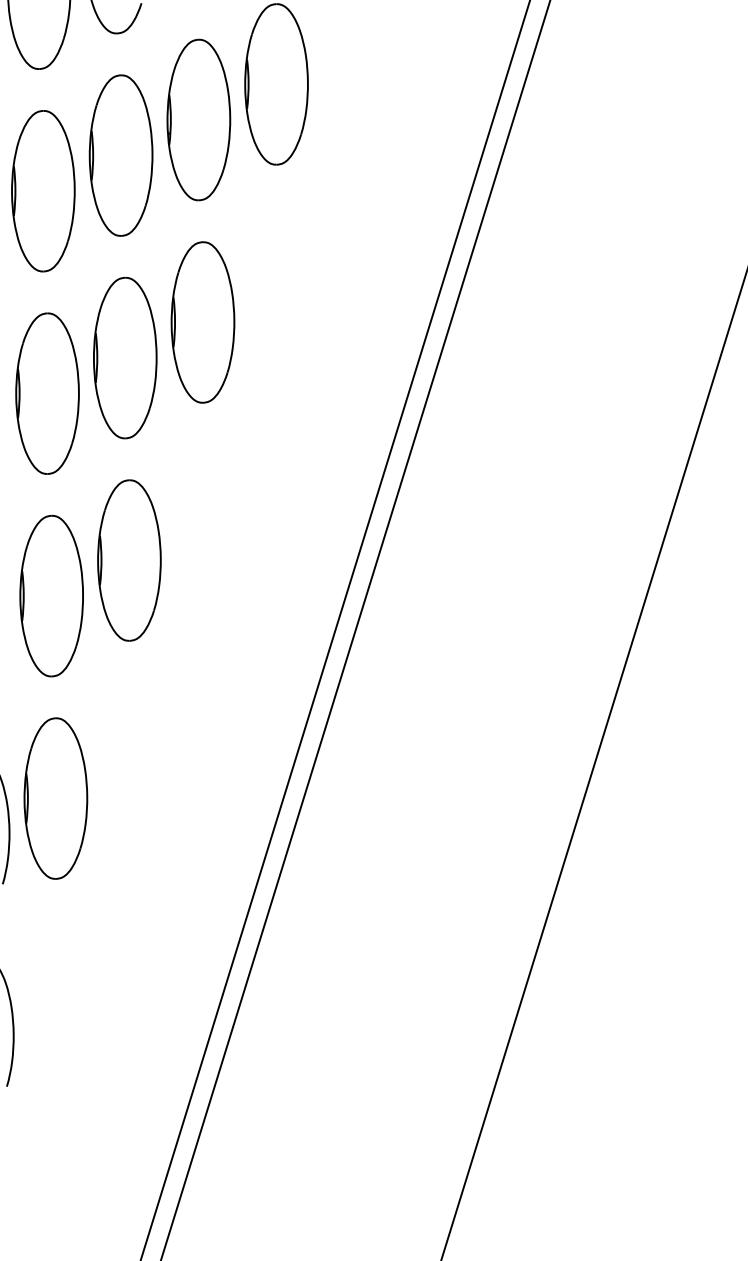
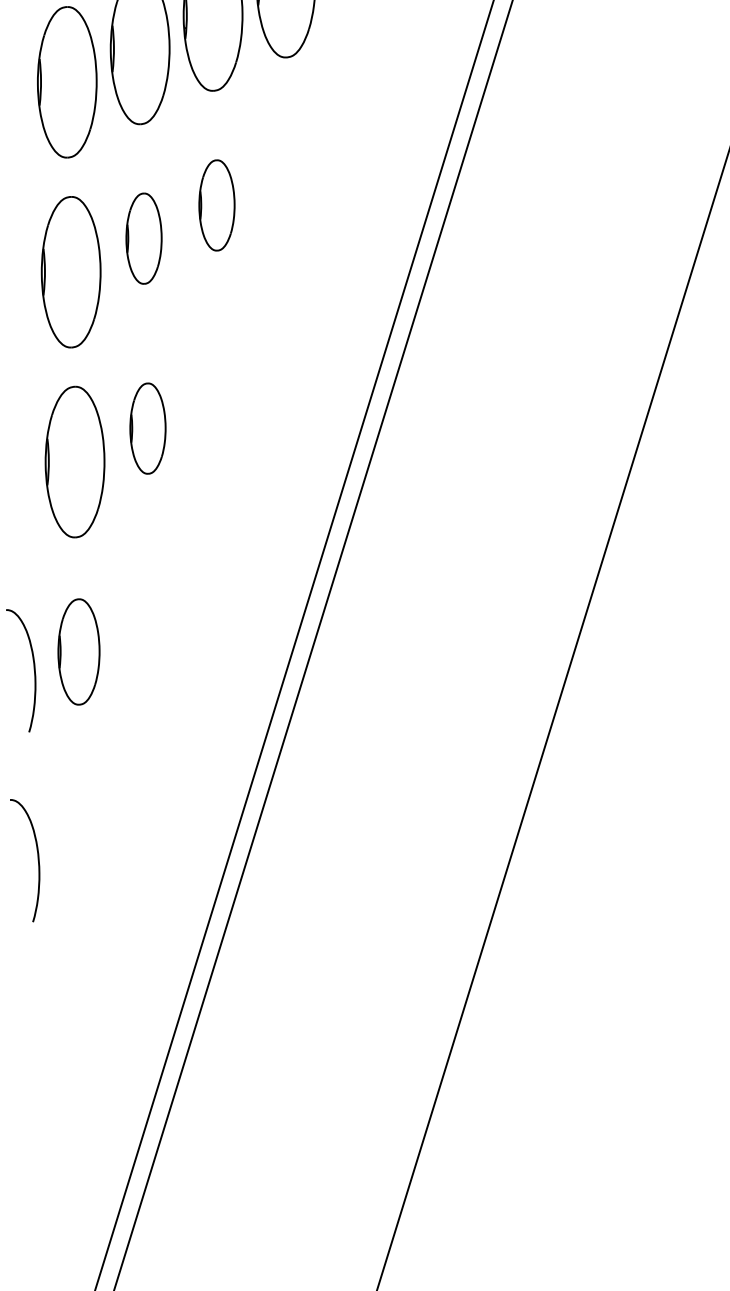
part: (202, 322) -> (216, 205), size x0.6
part: (124, 357) -> (143, 238), size x0.6
part: (128, 560) -> (147, 428), size x0.6
part: (55, 798) -> (78, 651), size x0.7

